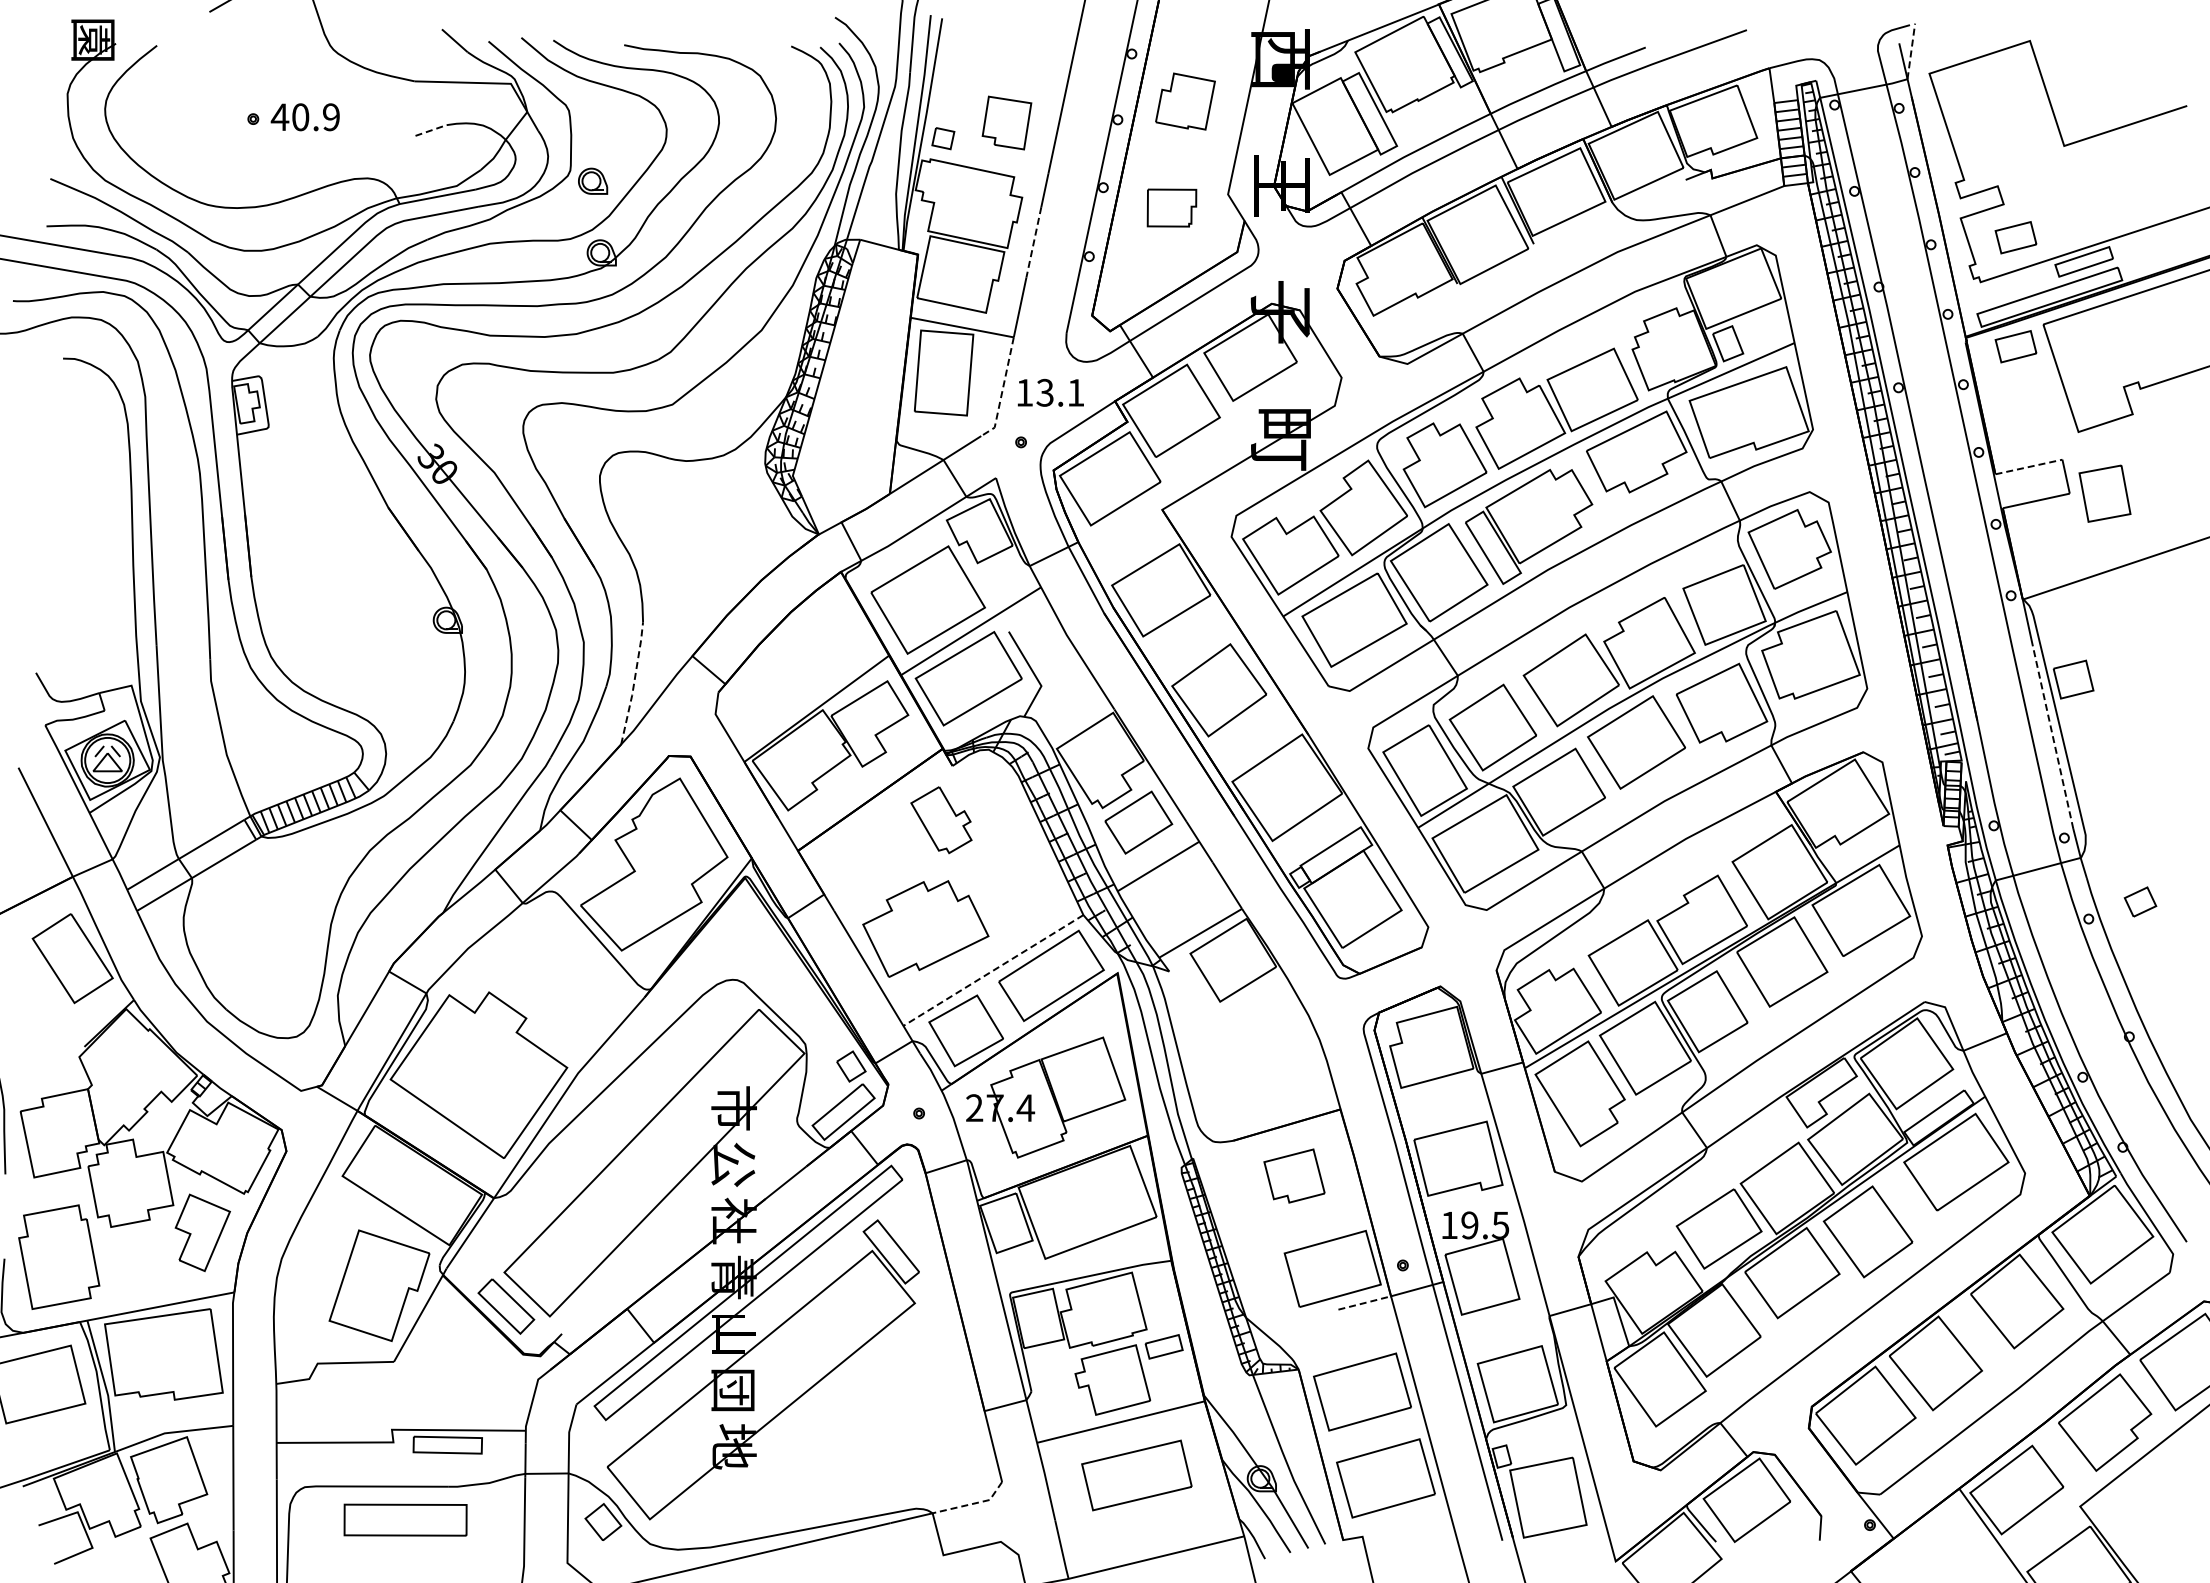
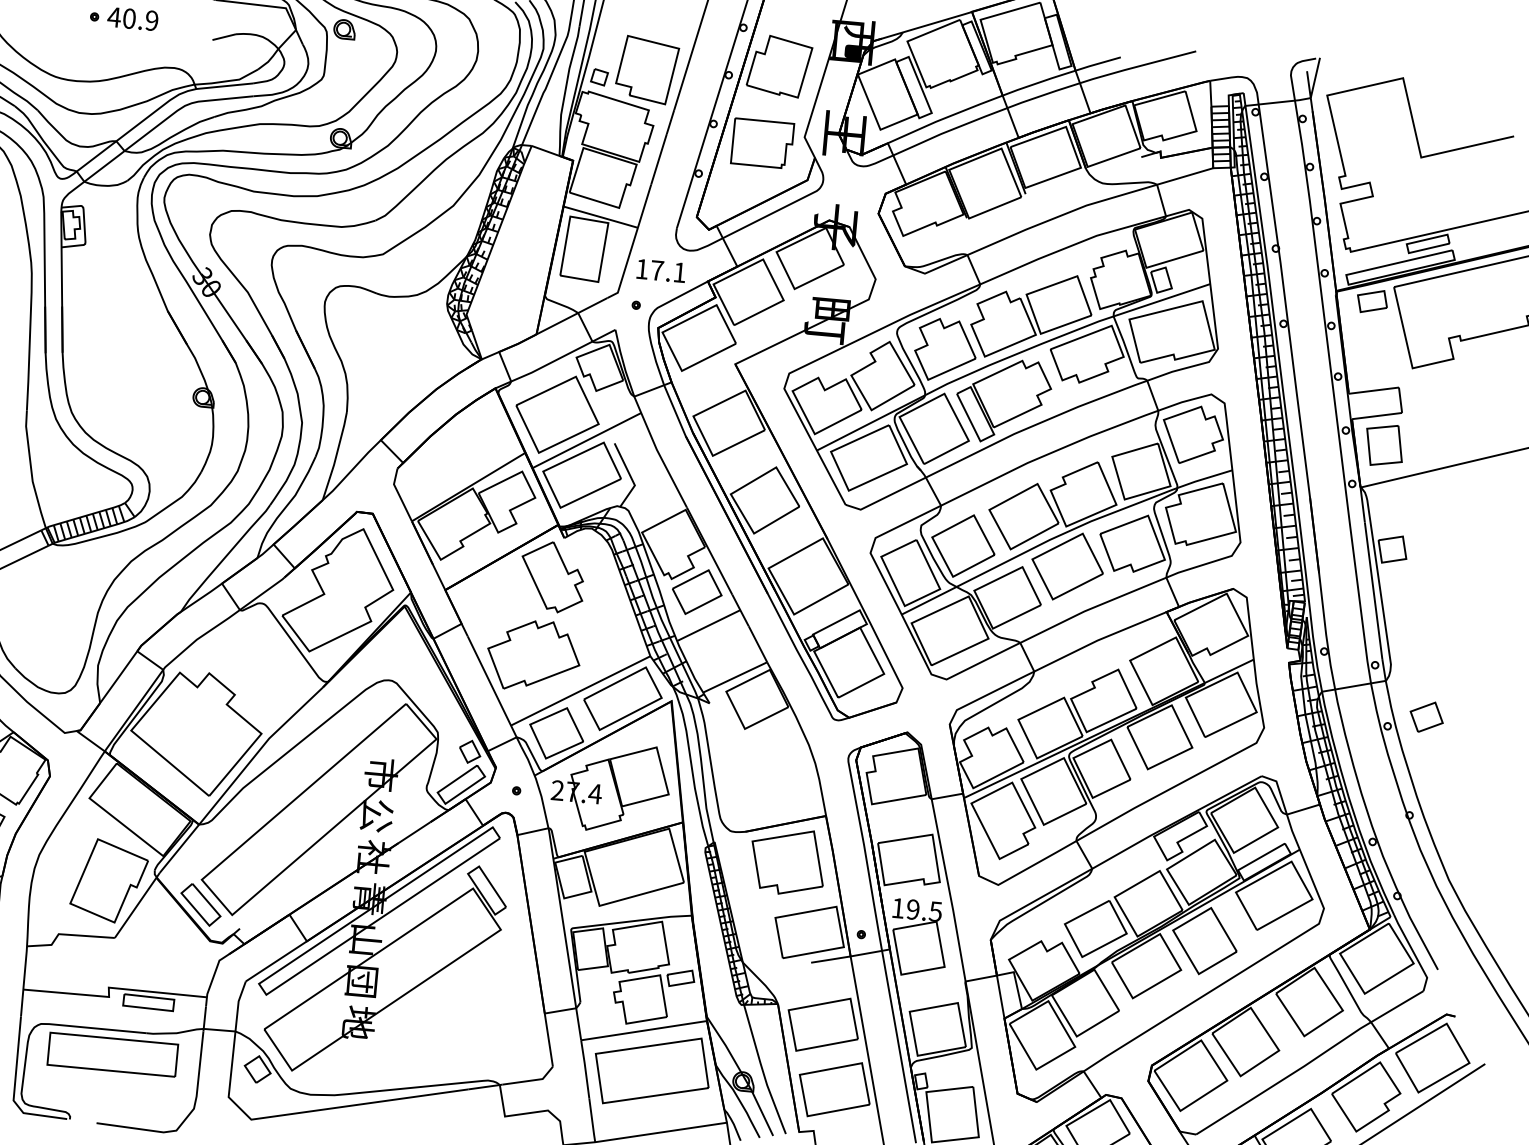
line: (1911, 50) -> (1315, 77), dashed -> solid
part: (1185, 101) -> (779, 66), size x1.43
part: (1006, 122) -> (646, 69), size x1.67
line: (431, 130) -> (224, 37), dashed -> solid
part: (593, 180) -> (345, 28), moved
part: (1171, 207) -> (762, 143), size x1.67
part: (2015, 237) -> (1379, 221), removed
line: (1033, 242) -> (658, 159), dashed -> solid
line: (1002, 390) -> (626, 266), dashed -> solid
text: (1044, 392) -> (656, 270), 13.1 -> 17.1
line: (2029, 466) -> (1374, 390), dashed -> solid
part: (2104, 493) -> (1384, 445), moved
line: (634, 682) -> (336, 455), dashed -> solid
line: (2053, 737) -> (1373, 590), dashed -> solid
part: (941, 820) -> (552, 577), size x1.43
part: (2140, 901) -> (1426, 716), size x1.43
line: (993, 970) -> (580, 690), dashed -> solid
part: (1294, 1175) -> (787, 861), size x1.67
line: (1365, 1302) -> (831, 959), dashed -> solid
part: (1136, 1475) -> (651, 1070), size x1.43
line: (973, 1503) -> (530, 1080), dashed -> solid
part: (405, 1520) -> (112, 1055), size x1.43

